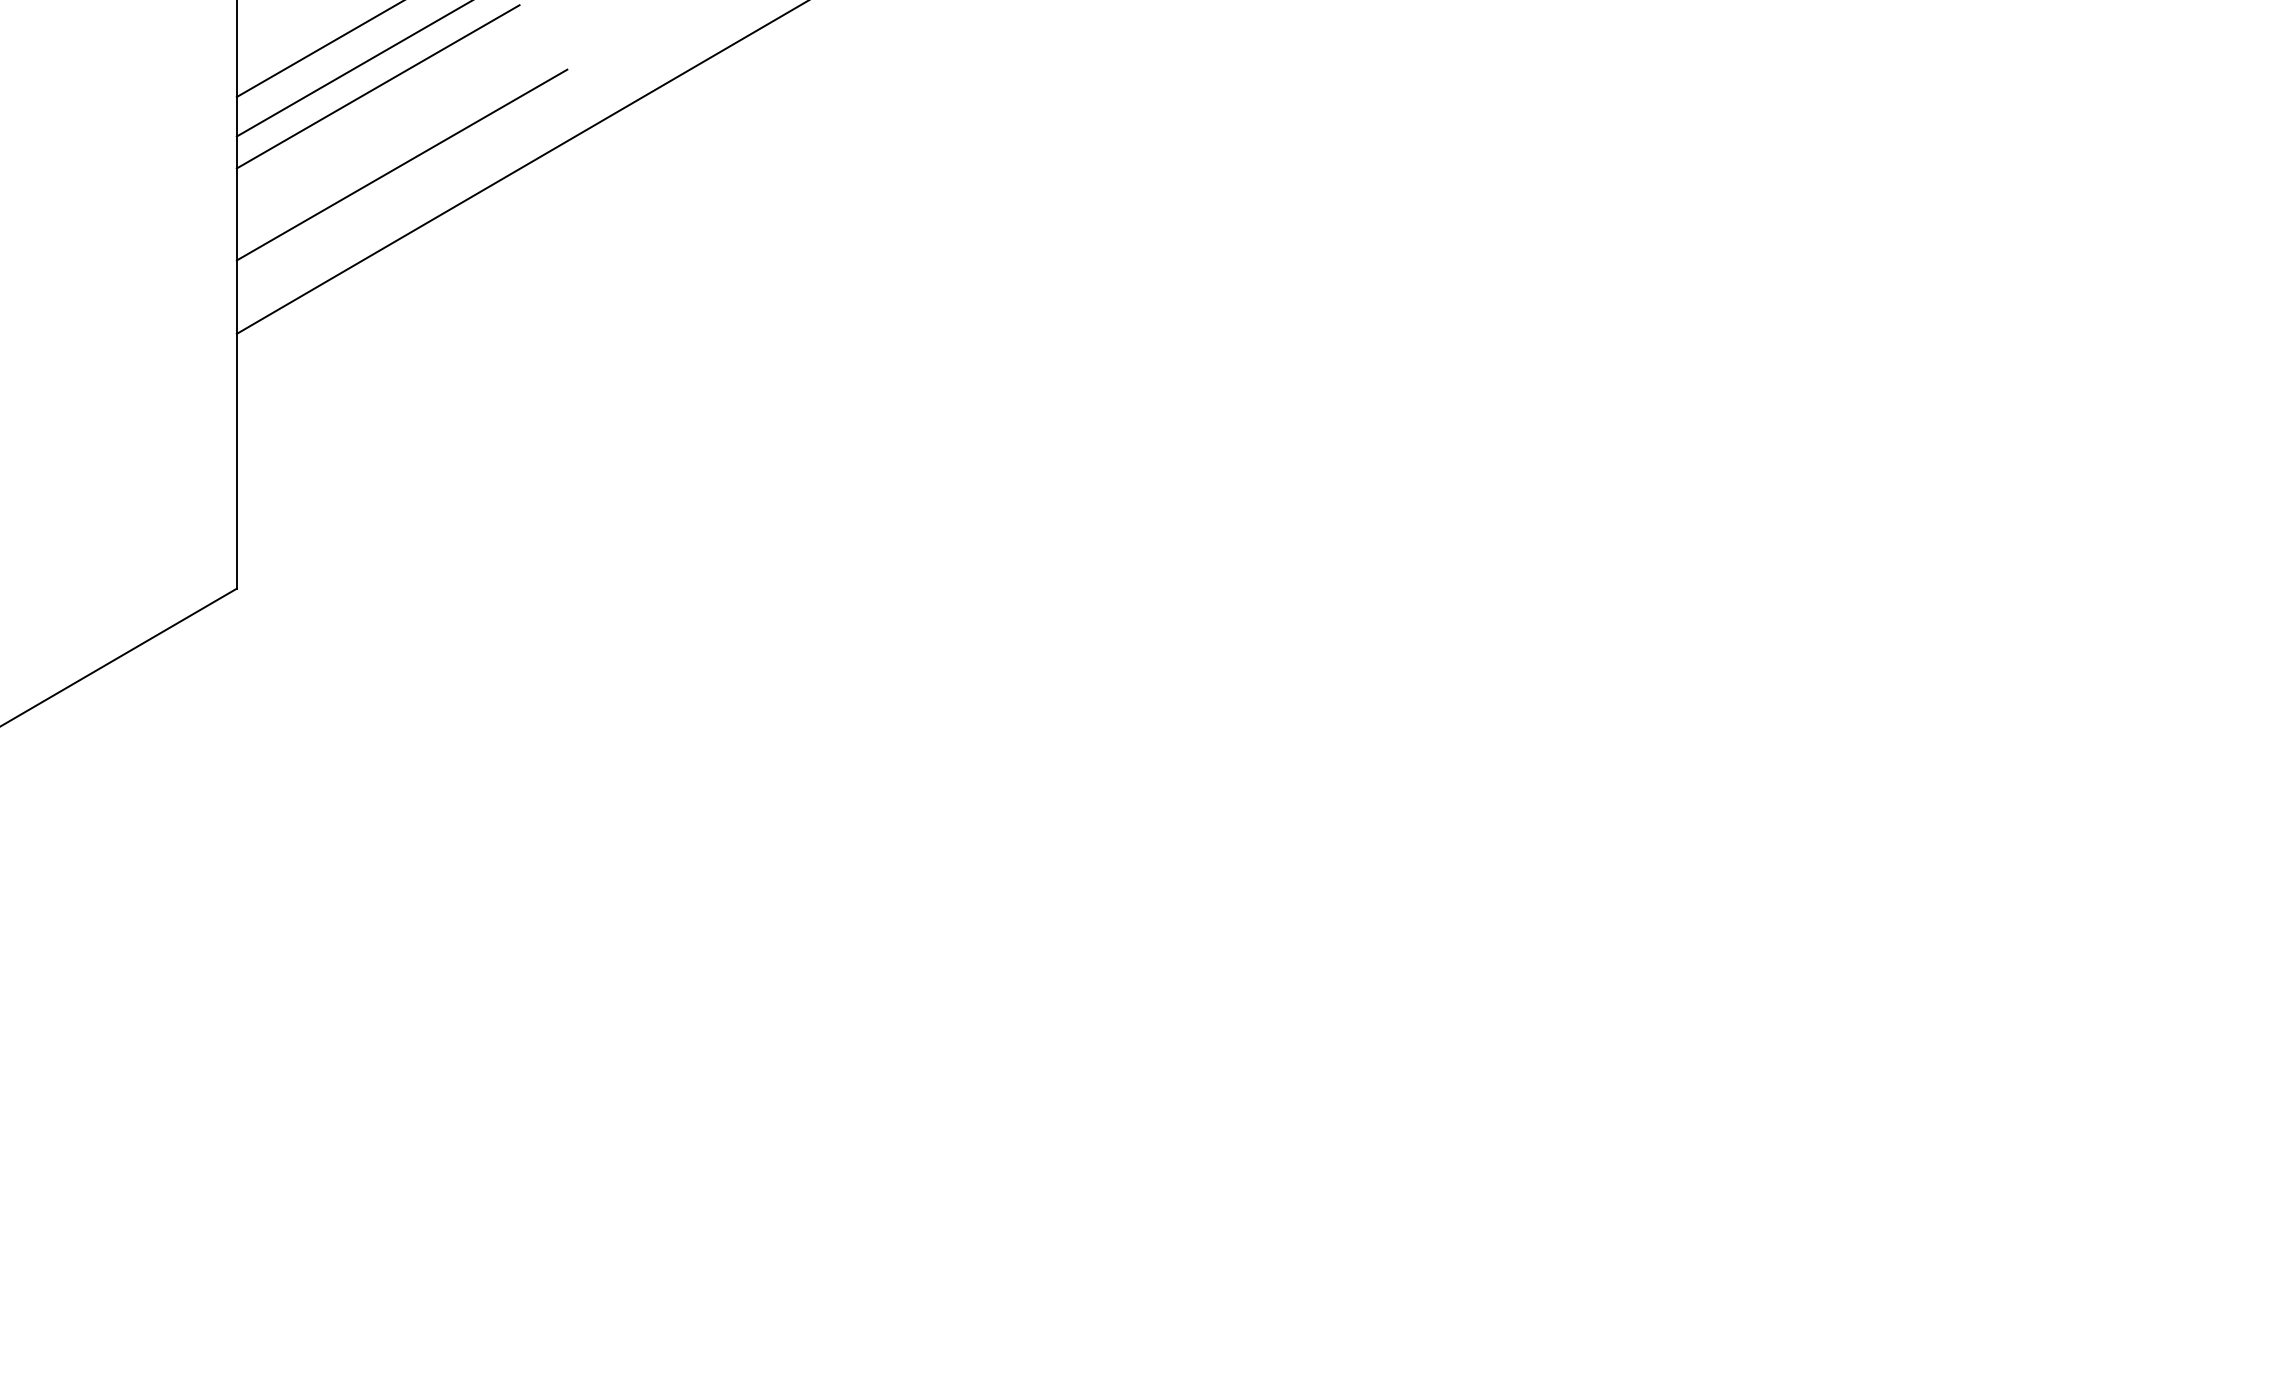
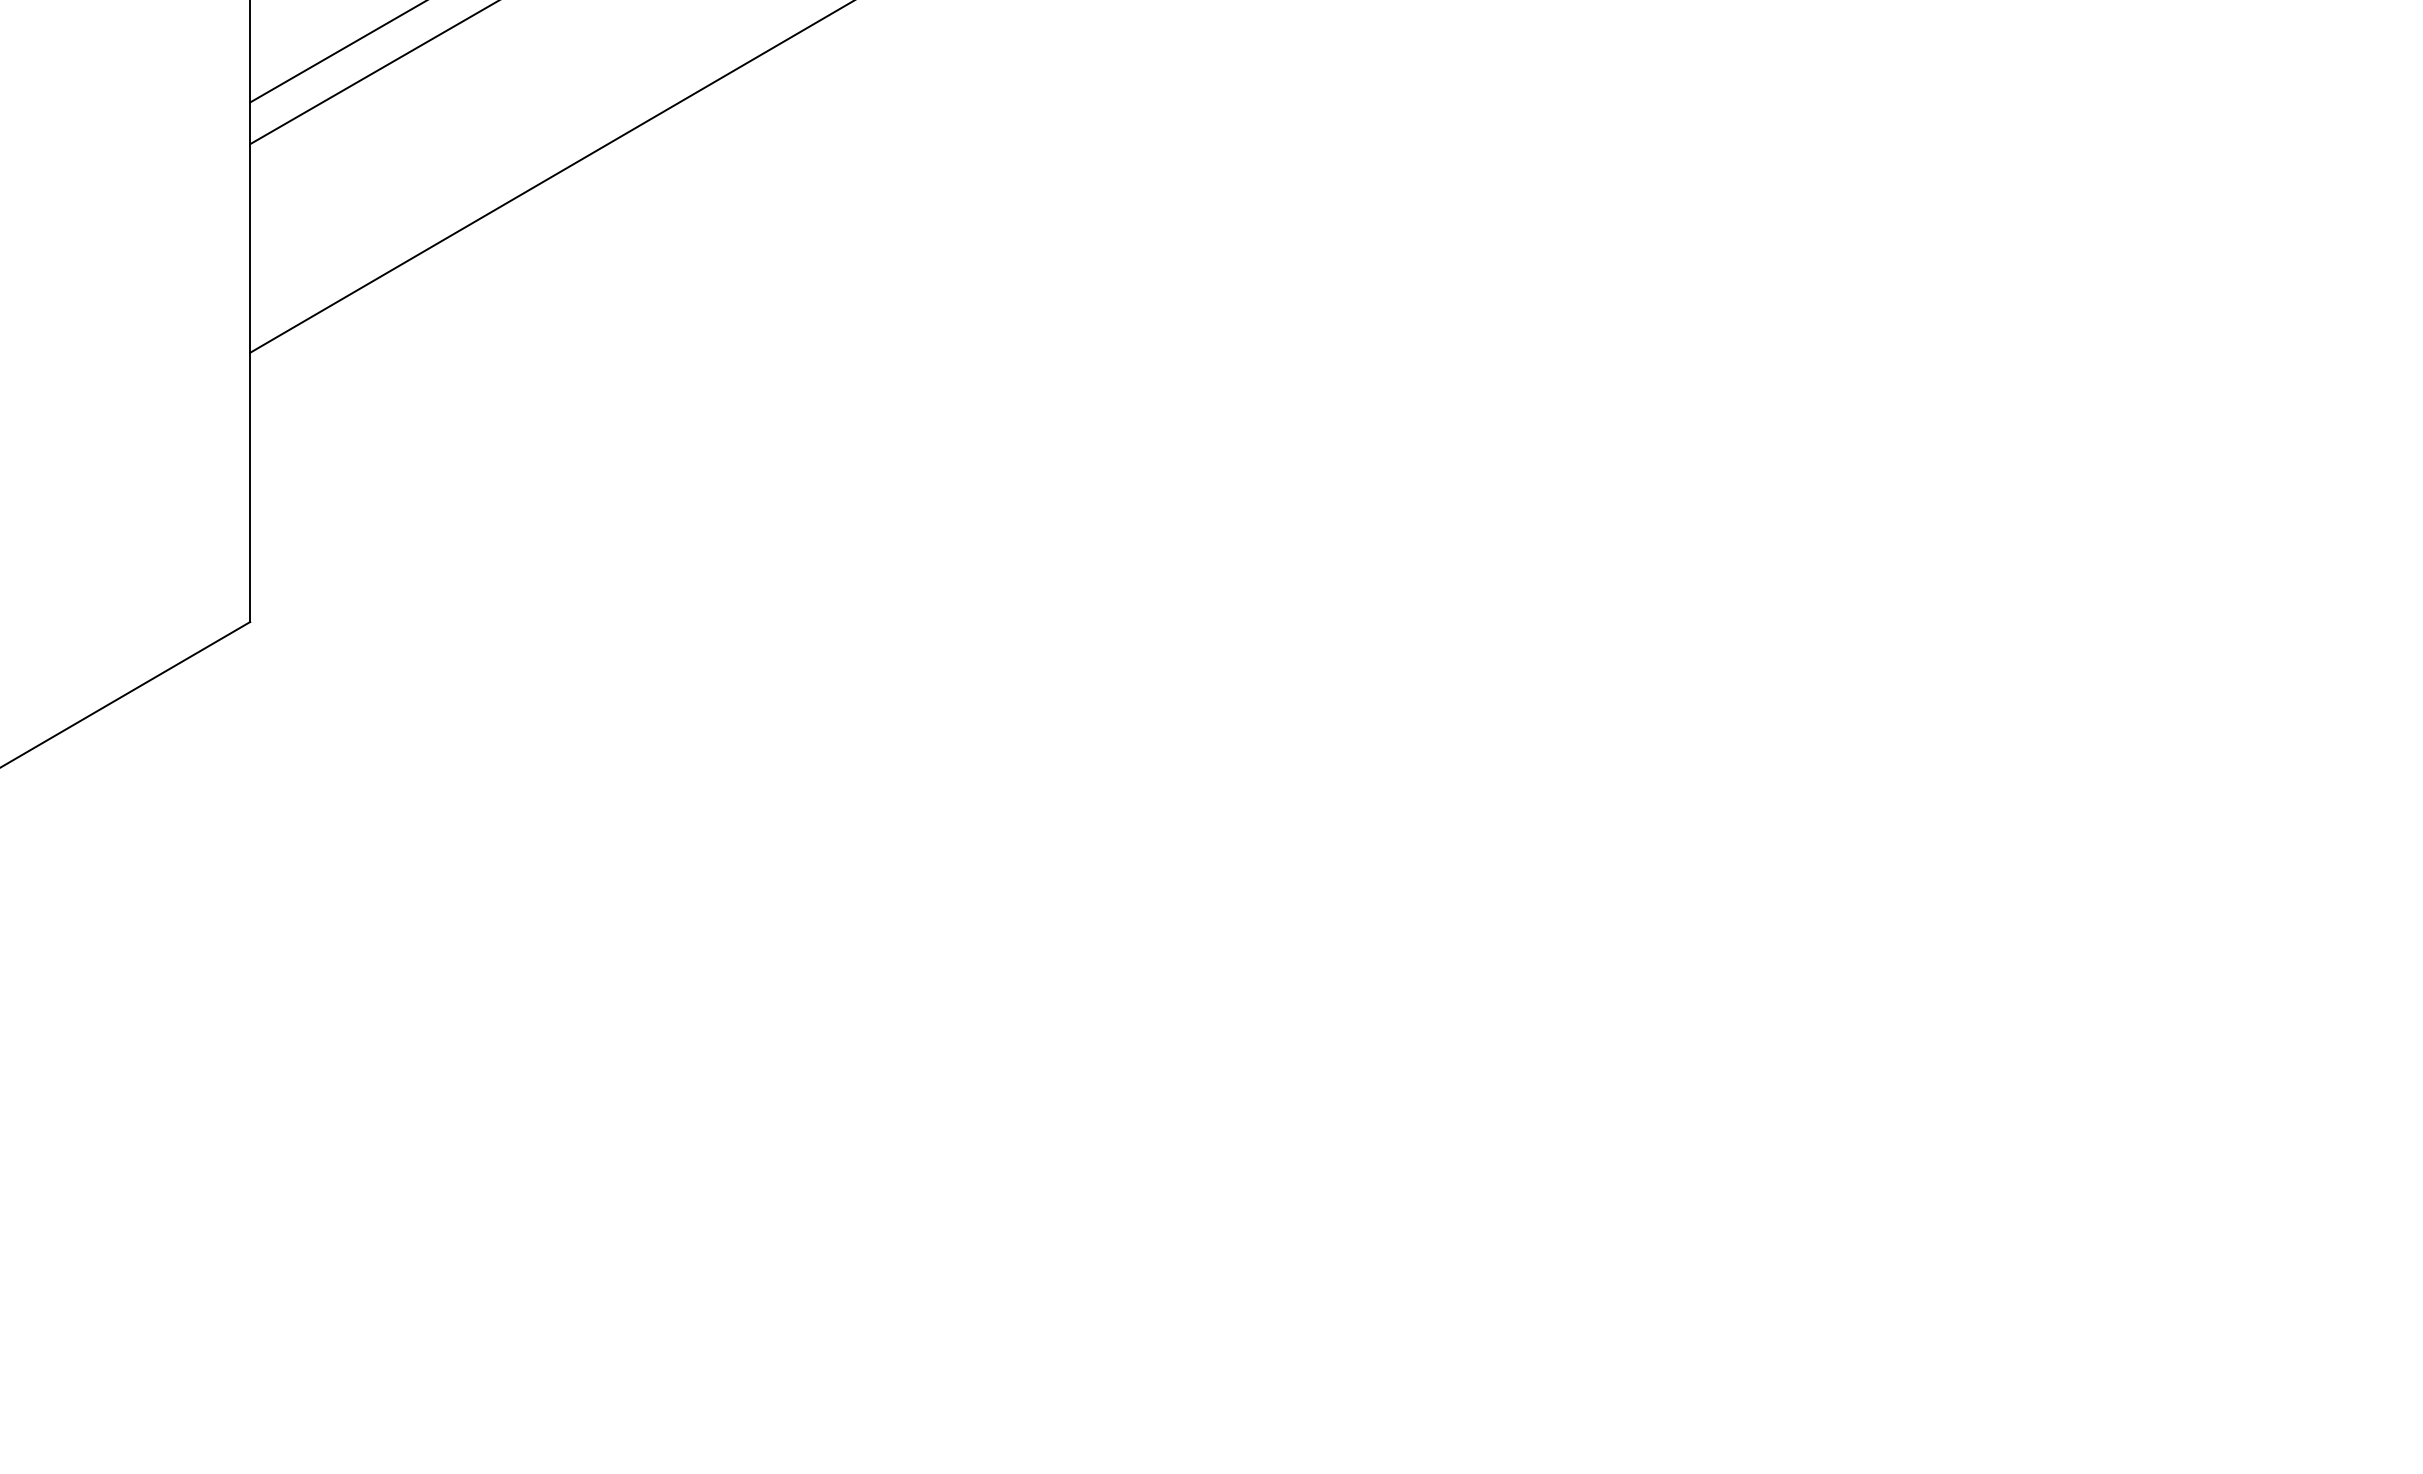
line: (378, 86) -> (399, 91), removed
line: (401, 165) -> (424, 174), removed

